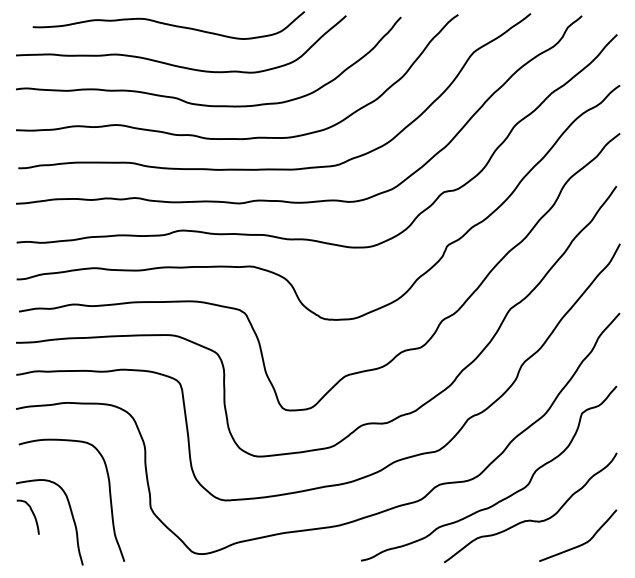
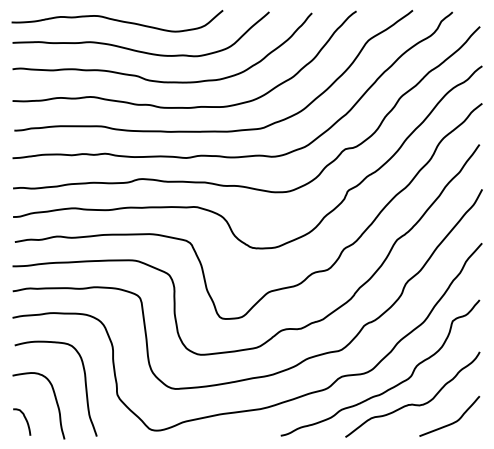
curve: (168, 25) -> (117, 21), moved
curve: (32, 514) -> (25, 420), moved

